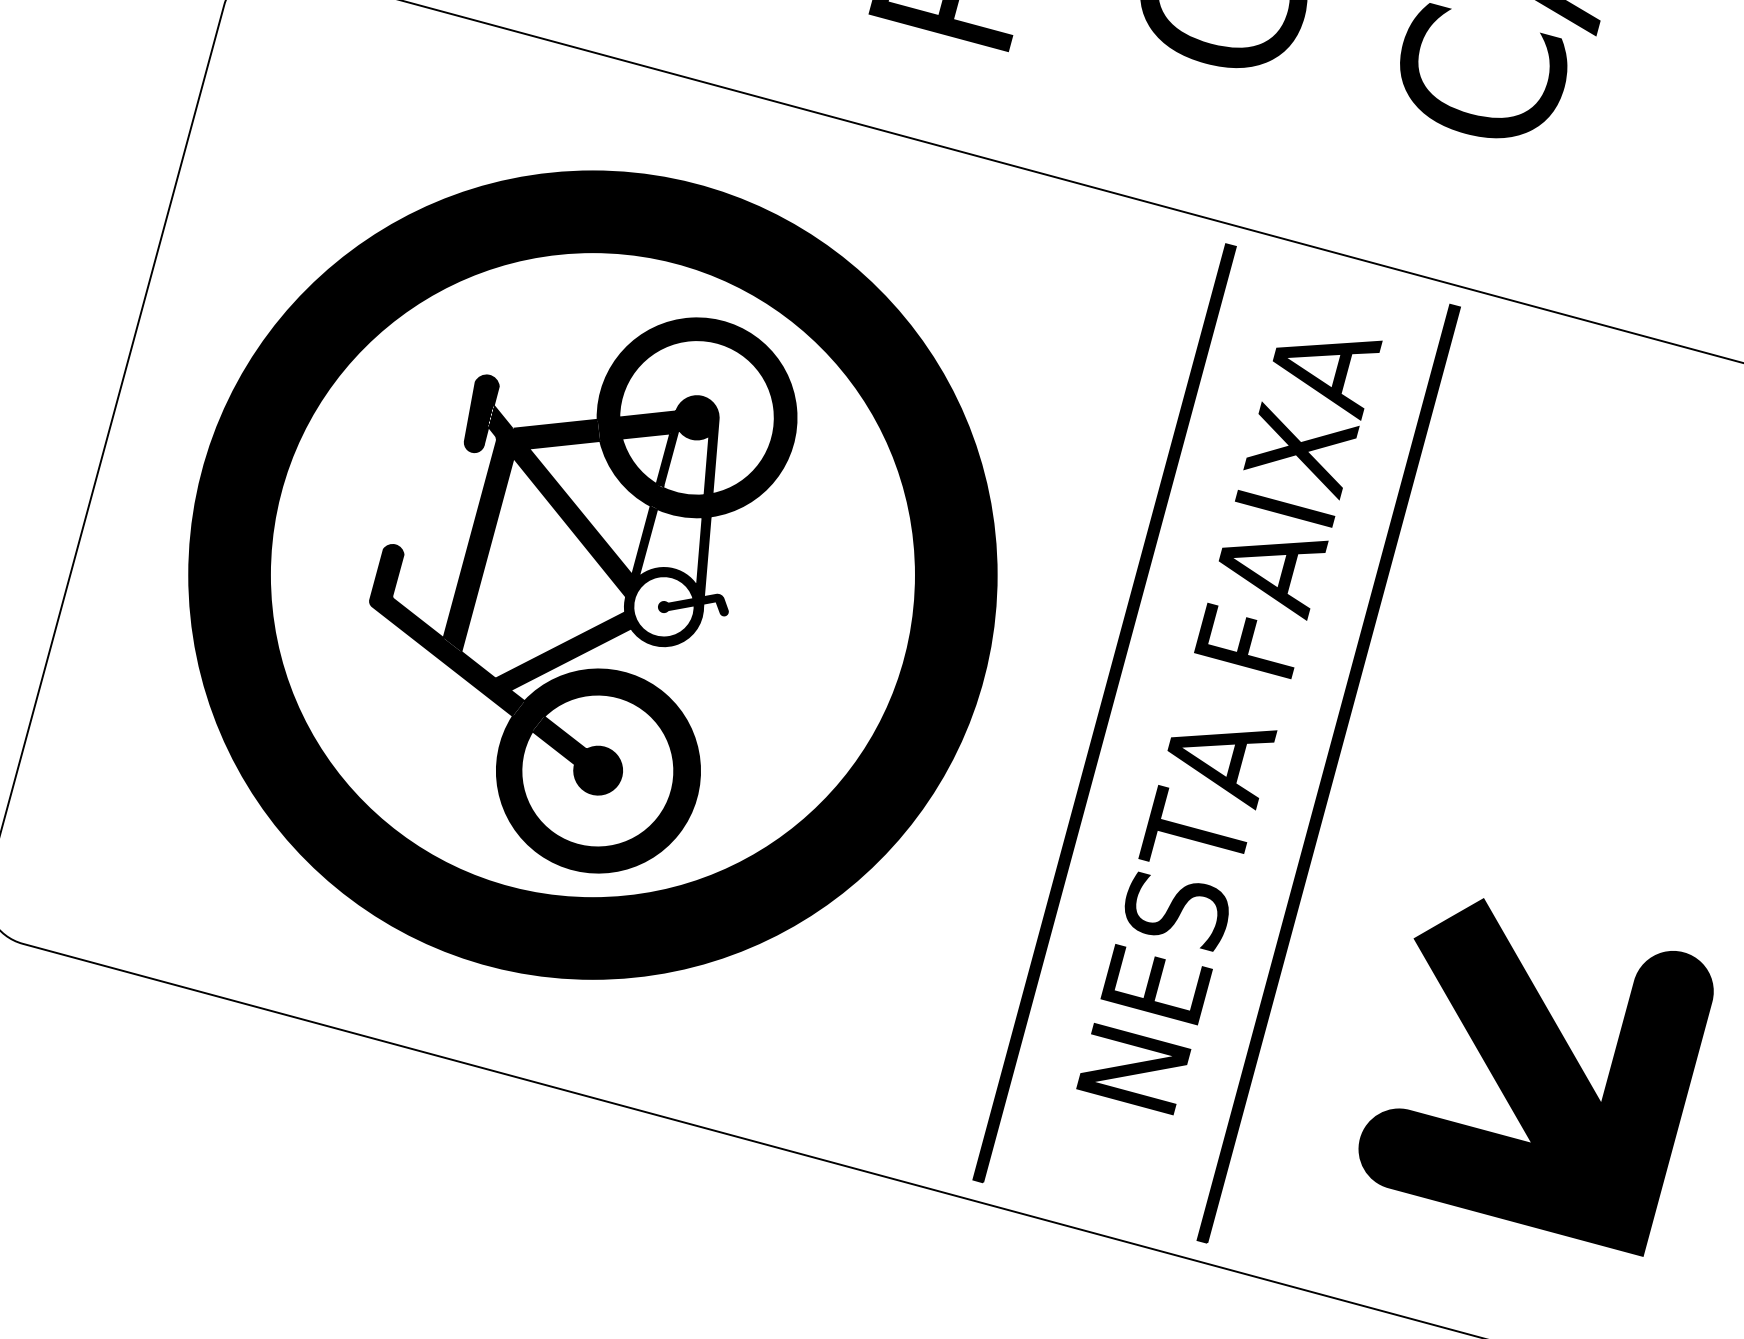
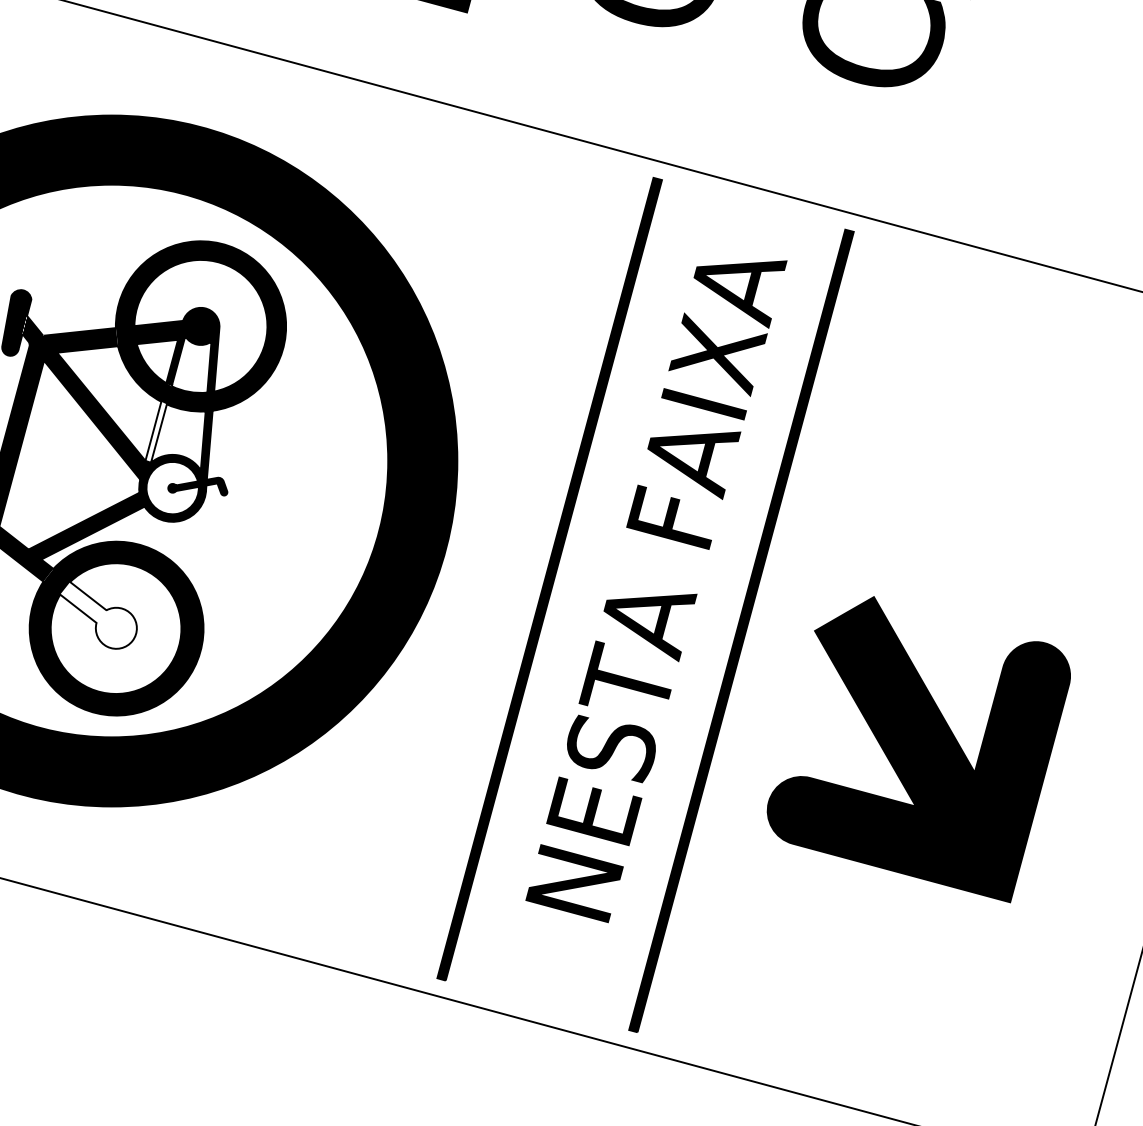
fill: (644, 541) -> (156, 432), removed
fill: (577, 755) -> (98, 615), removed
part: (1535, 1077) -> (918, 749), moved

